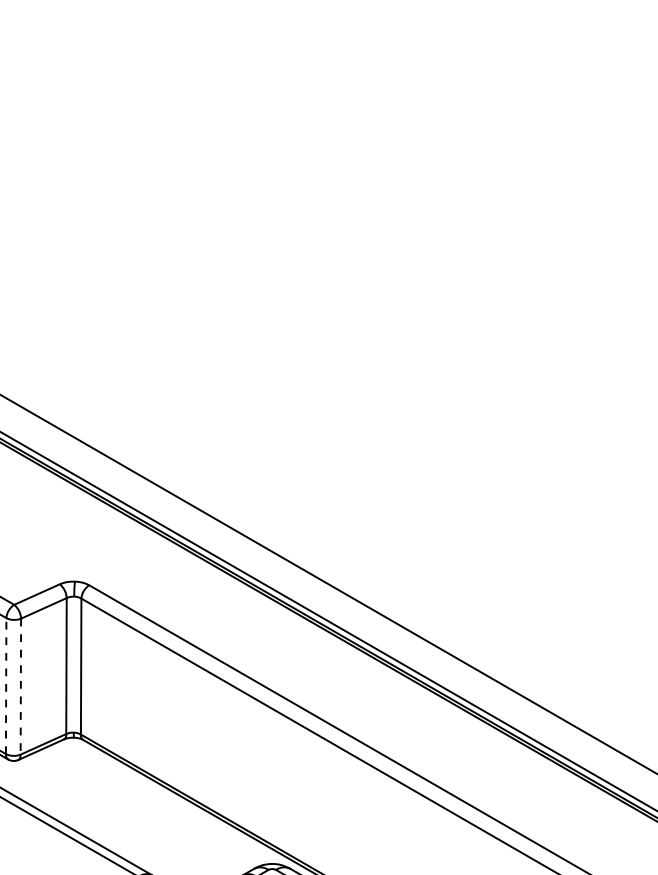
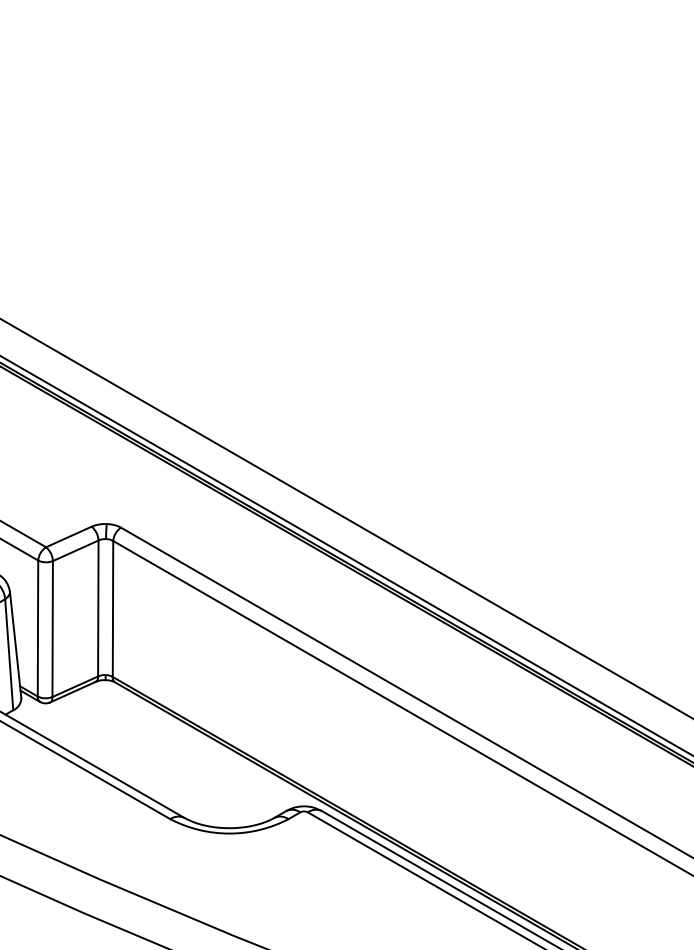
line: (6, 686) -> (38, 628), dashed -> solid
line: (20, 687) -> (52, 629), dashed -> solid

